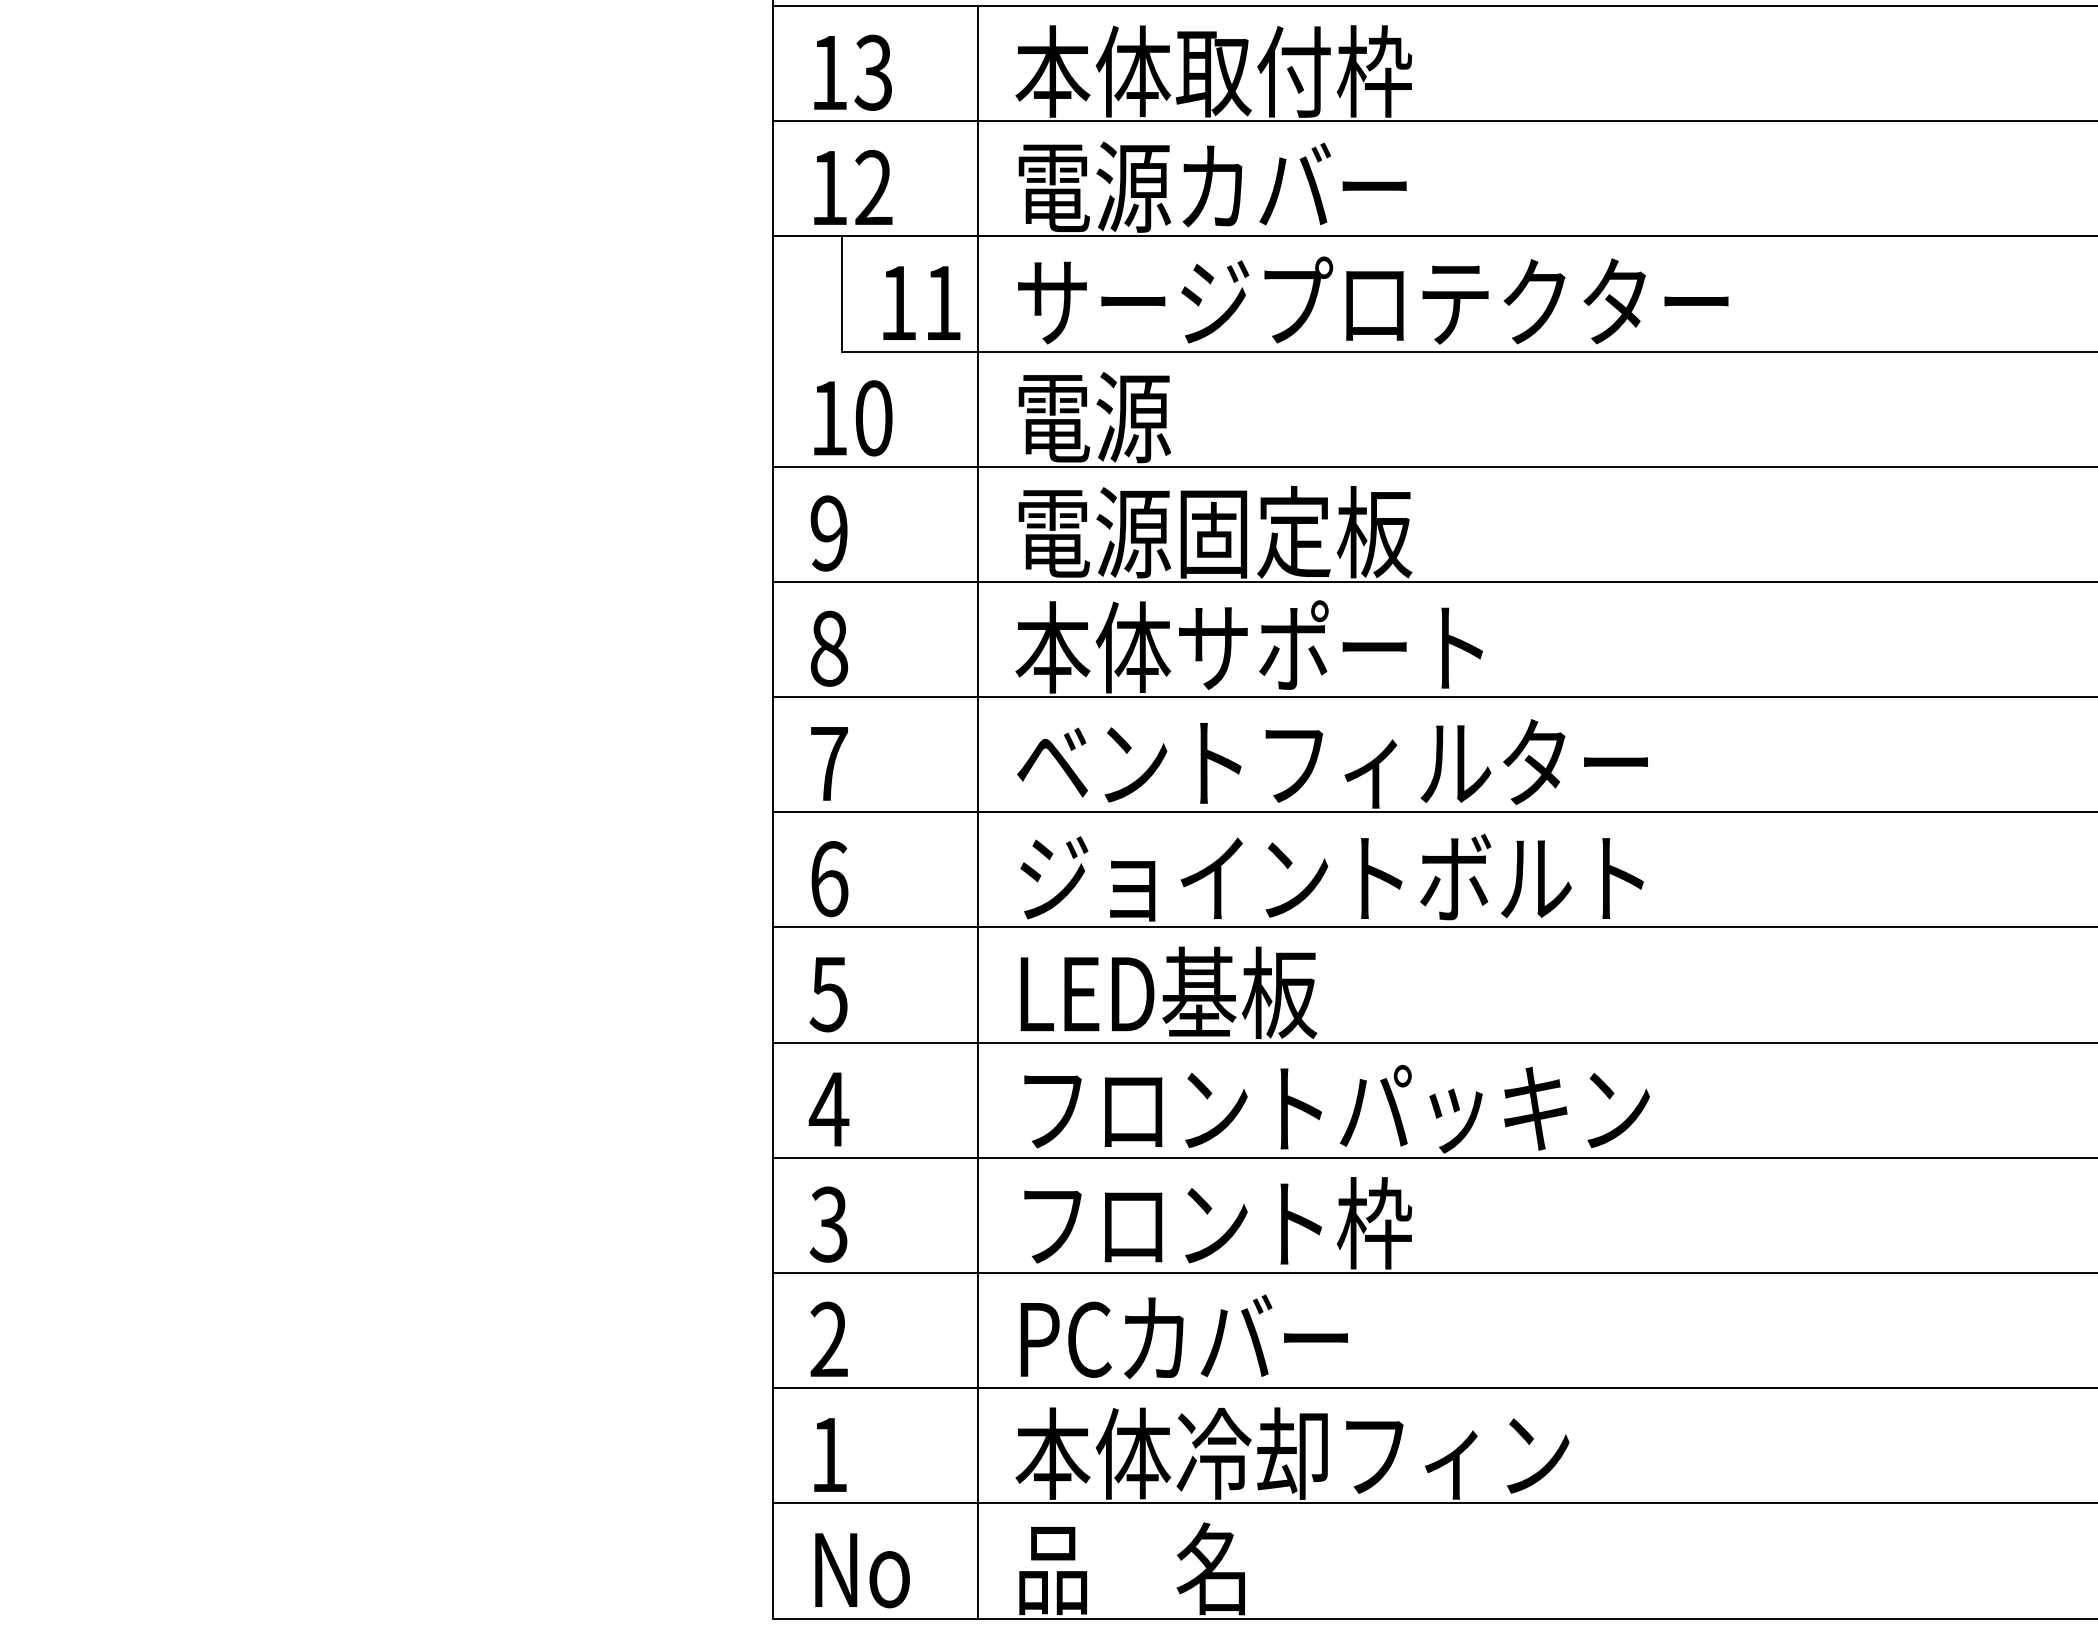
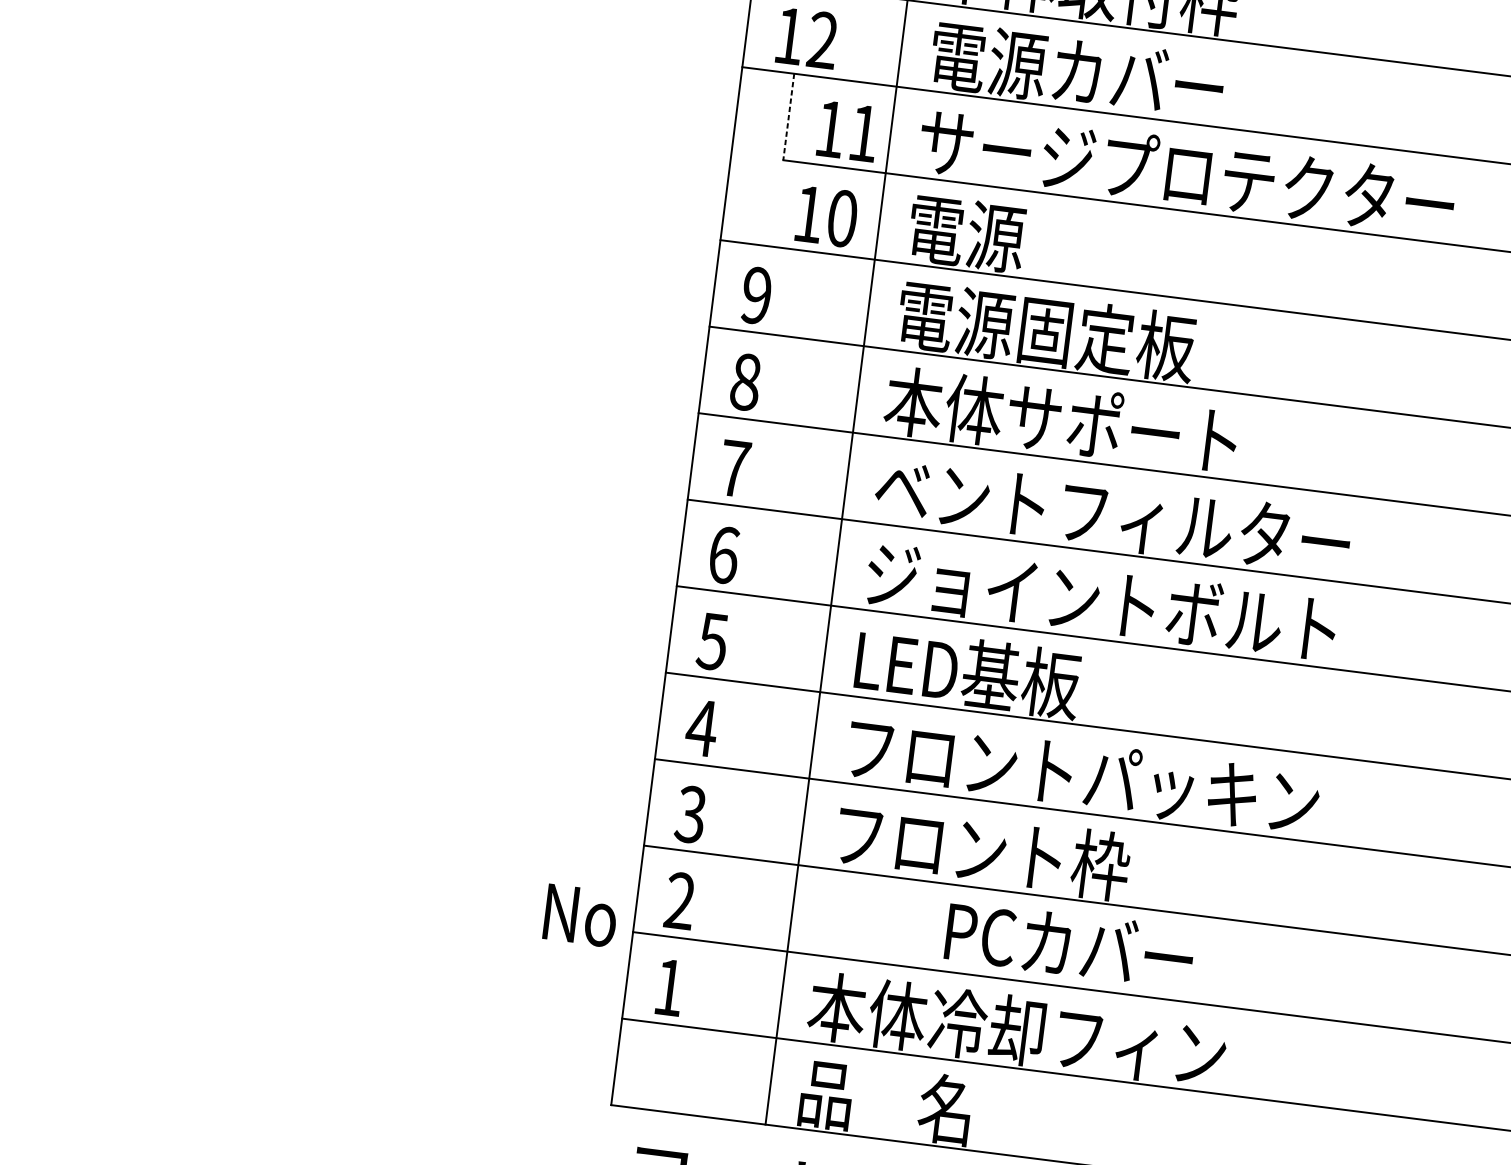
line: (841, 293) -> (788, 116), solid -> dashed
text: (853, 418) -> (827, 216), moved
text: (1183, 1336) -> (1069, 943), moved
text: (862, 1570) -> (580, 915), moved

